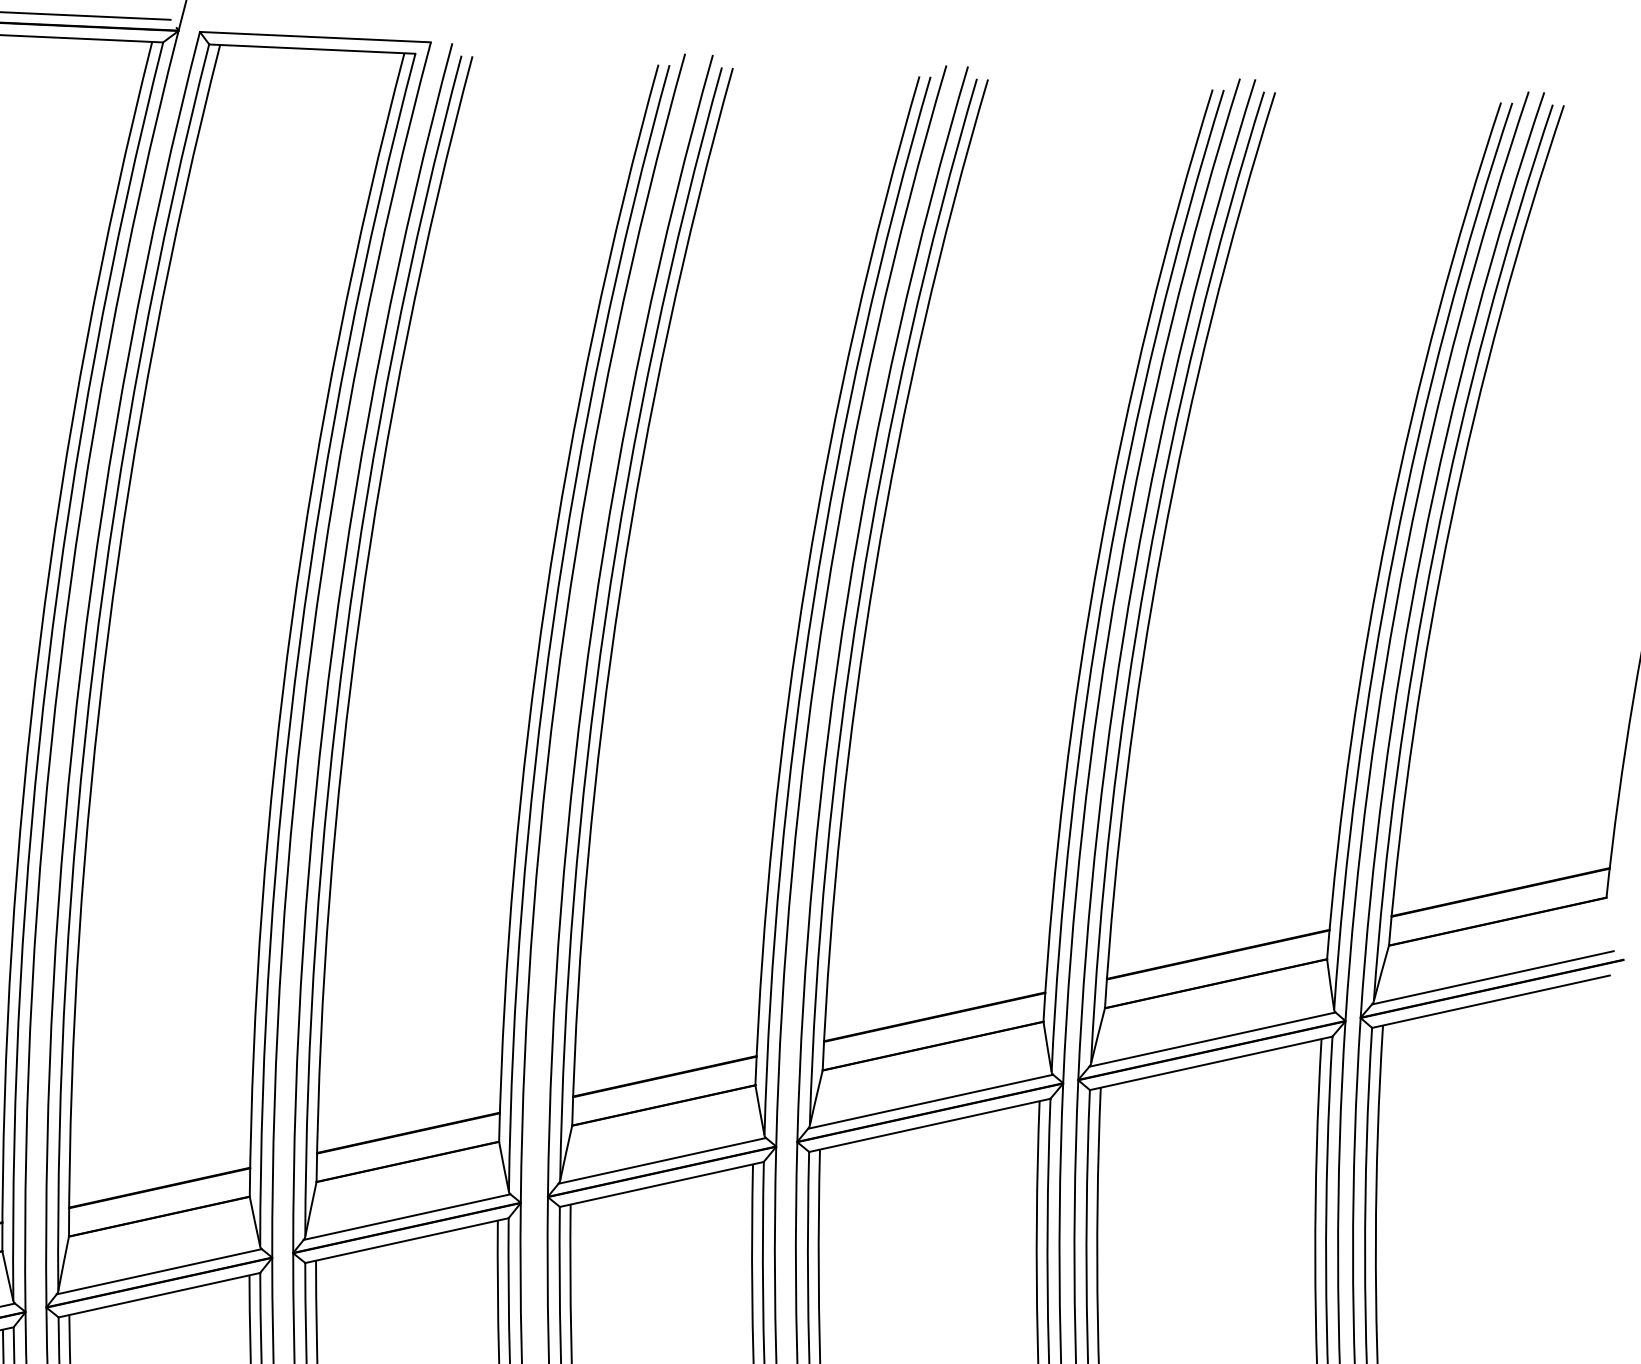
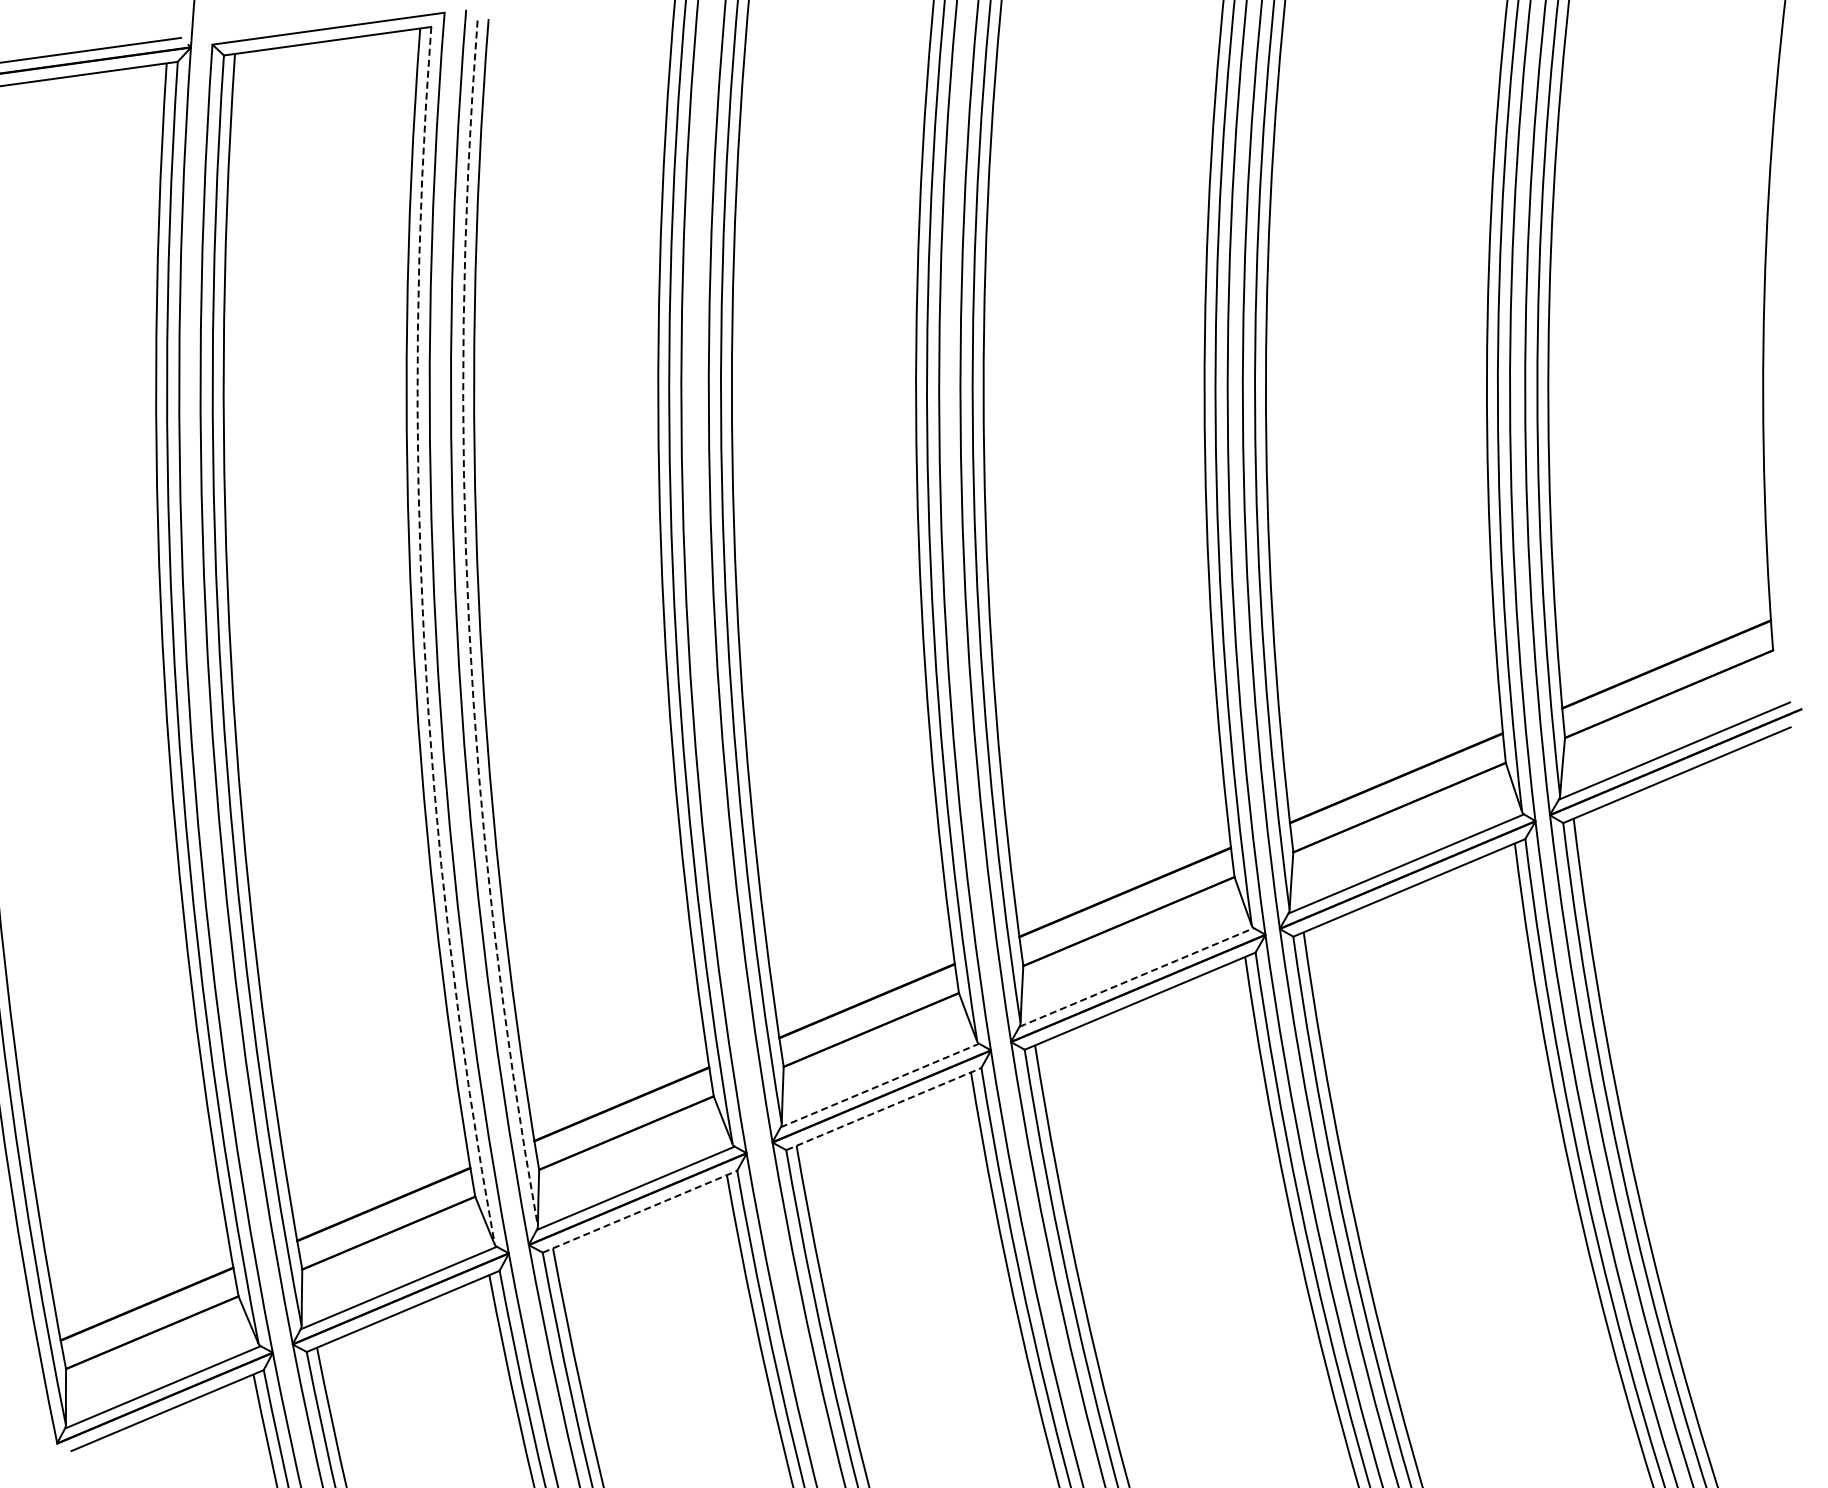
arc: (345, 641) -> (469, 625), solid -> dashed
arc: (300, 645) -> (424, 637), solid -> dashed
line: (931, 1101) -> (1137, 977), solid -> dashed
line: (661, 1160) -> (879, 1085), solid -> dashed
line: (661, 1184) -> (883, 1109), solid -> dashed
line: (407, 1240) -> (640, 1211), solid -> dashed

